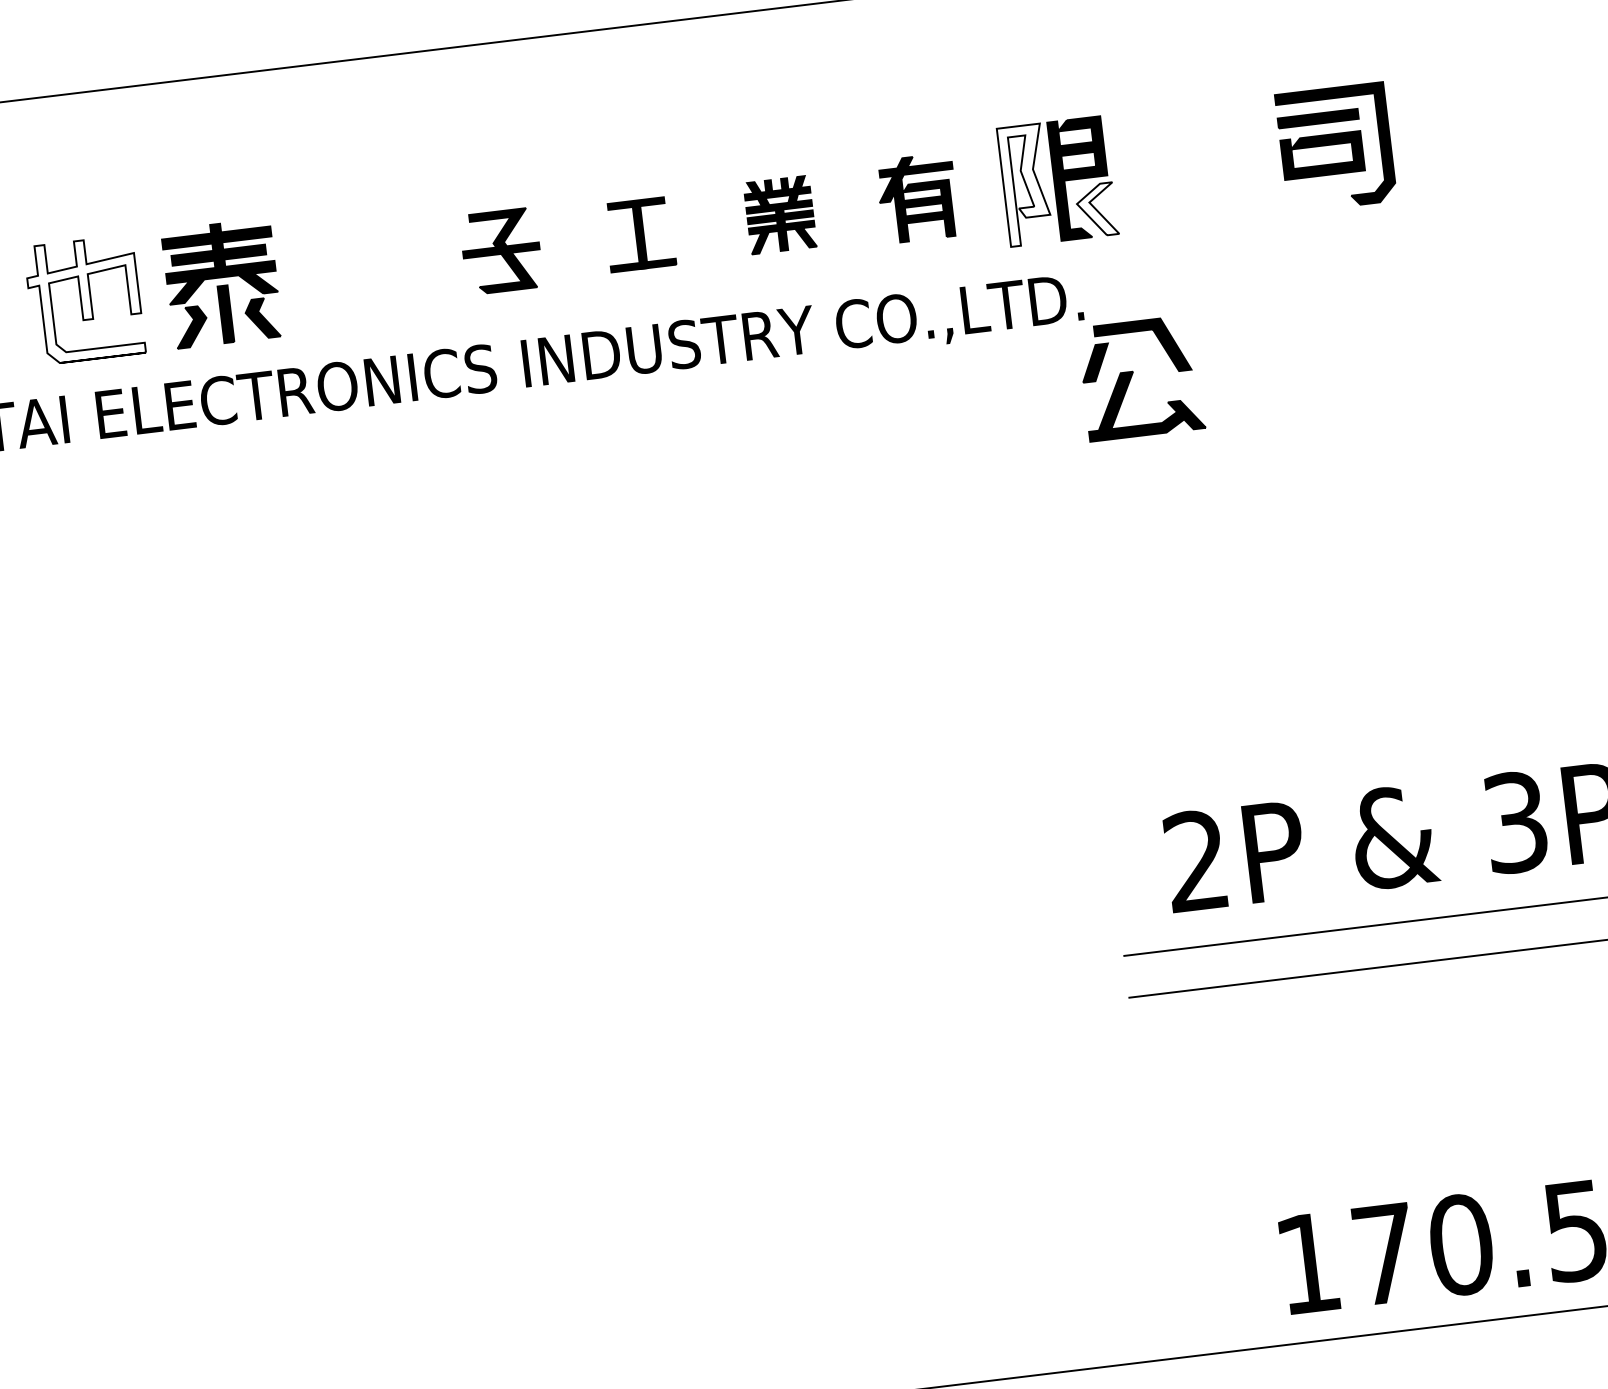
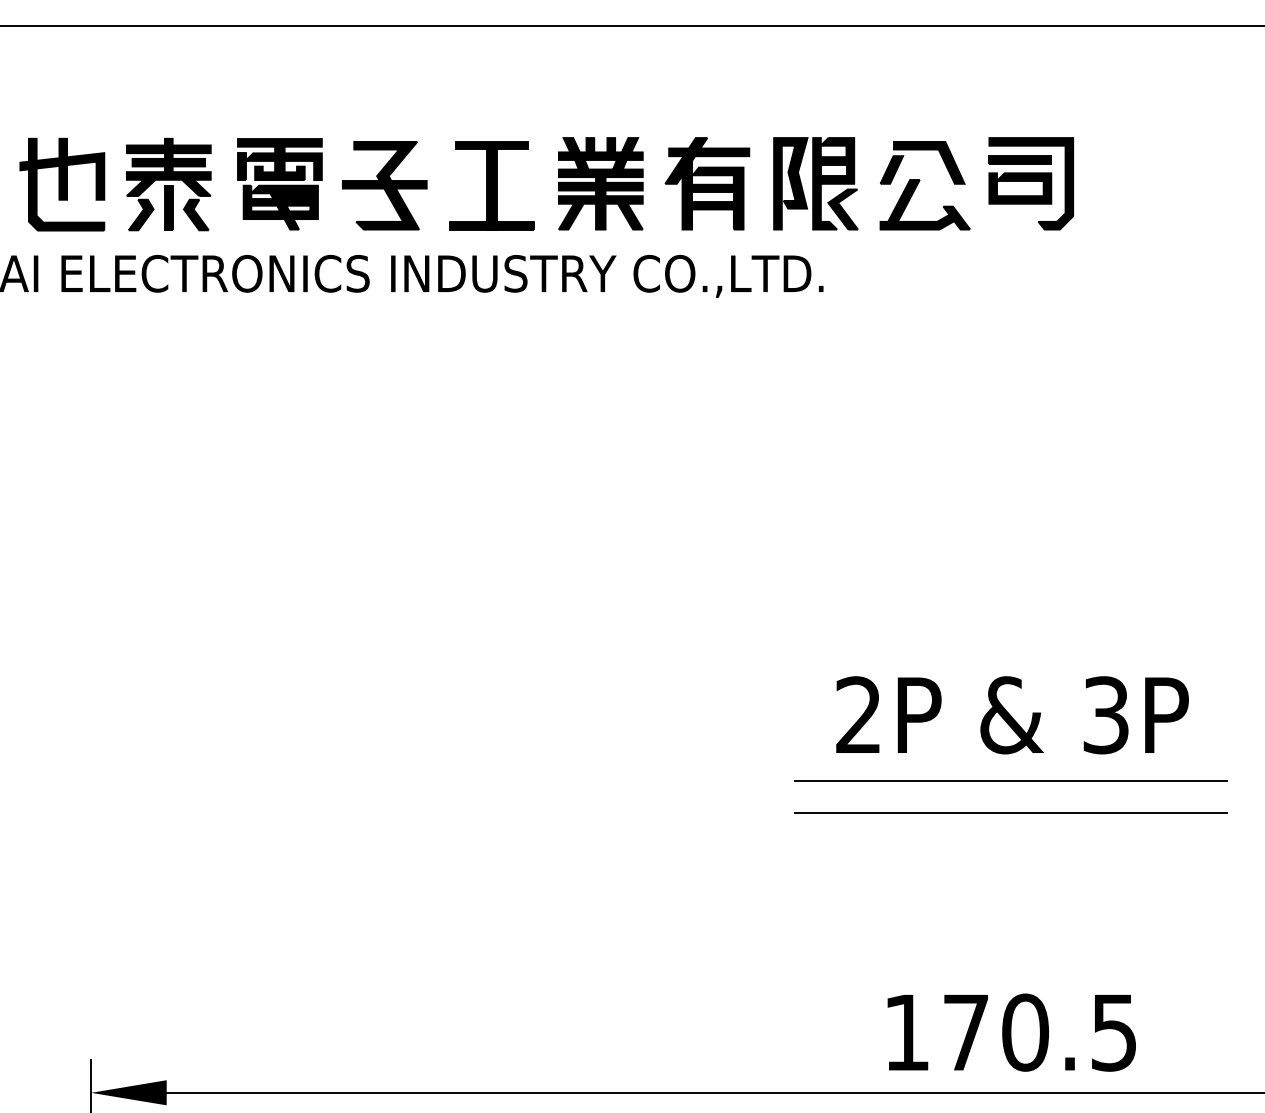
fill: (1025, 184) -> (790, 183), added
part: (917, 197) -> (707, 183), size x1.43
fill: (1096, 210) -> (842, 209), added
part: (779, 214) -> (600, 183), size x1.67
part: (639, 234) -> (491, 185), size x1.67
part: (500, 250) -> (384, 185), size x1.43
part: (365, 266) -> (279, 184), added
fill: (84, 300) -> (62, 184), added
part: (1140, 378) -> (924, 185), moved

